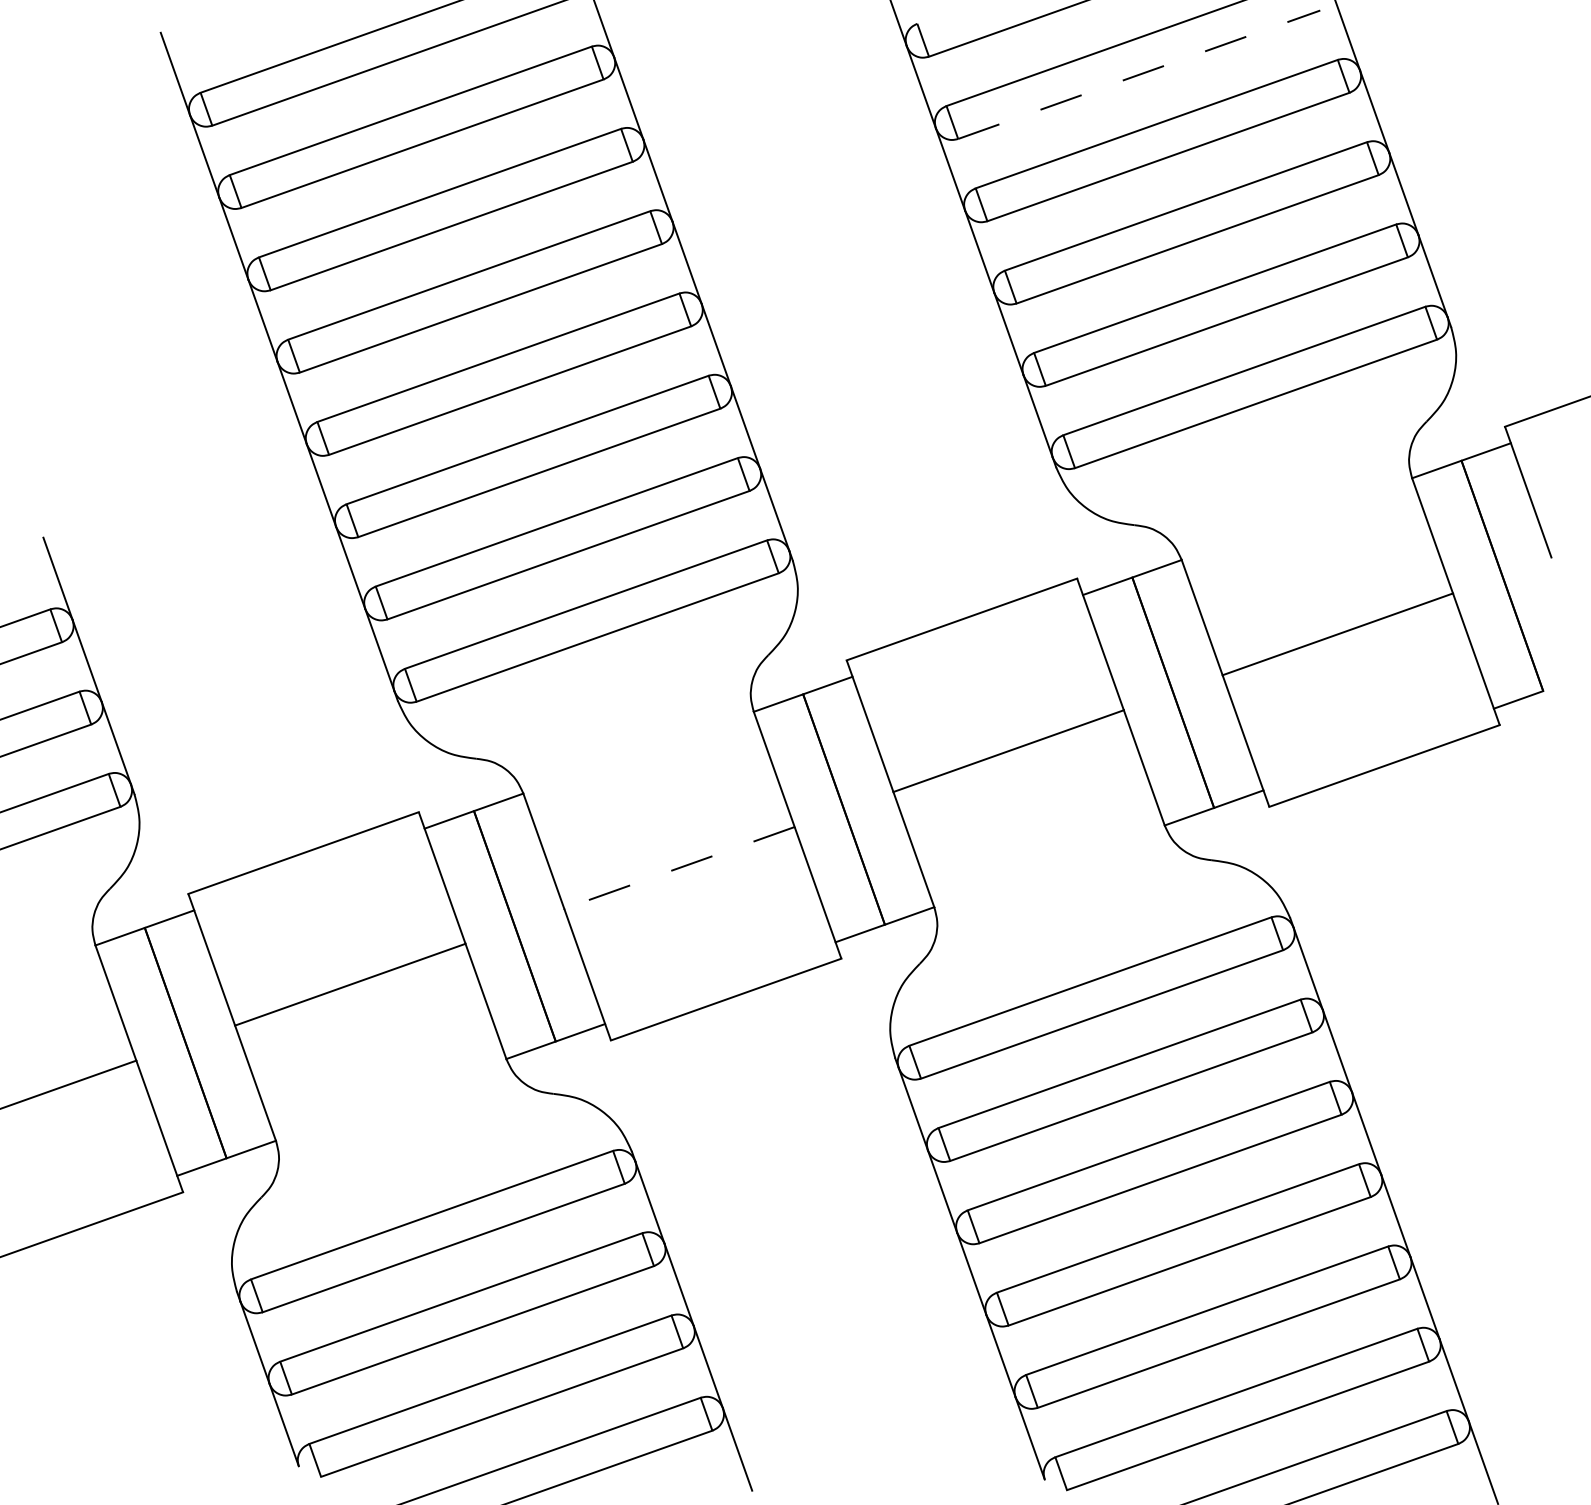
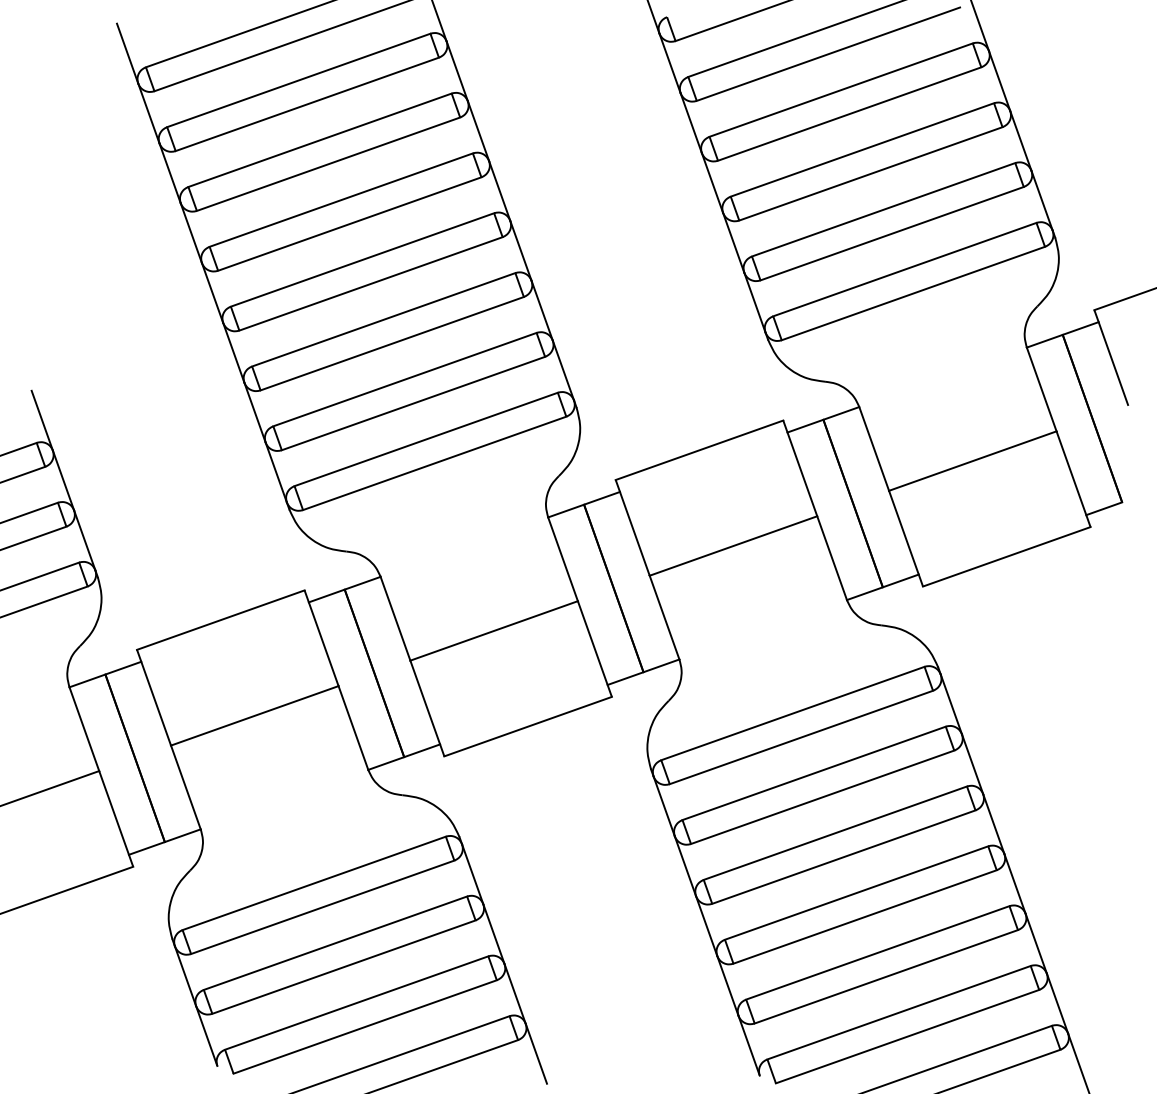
line: (1139, 74) -> (828, 54), dashed -> solid
line: (679, 868) -> (494, 631), dashed -> solid

